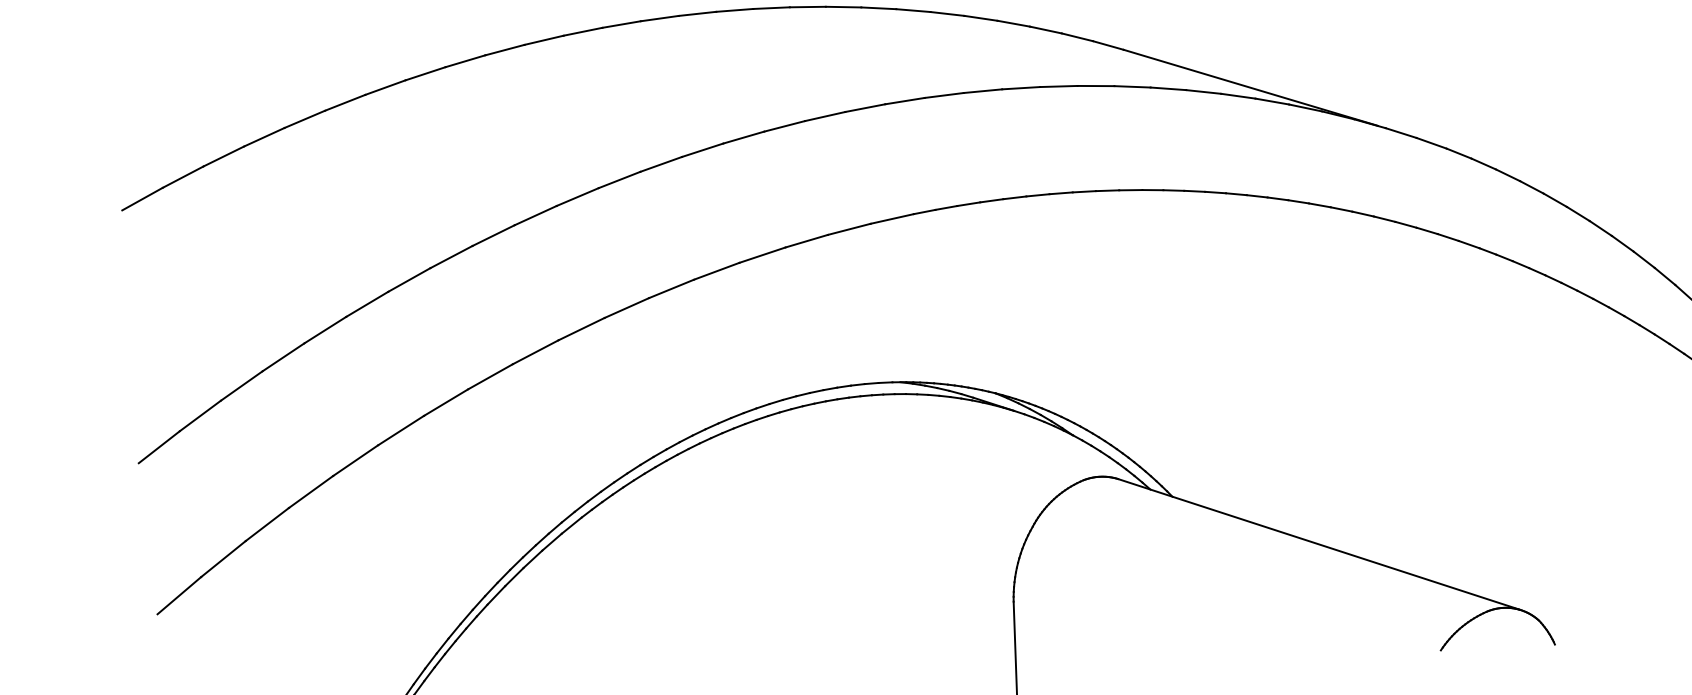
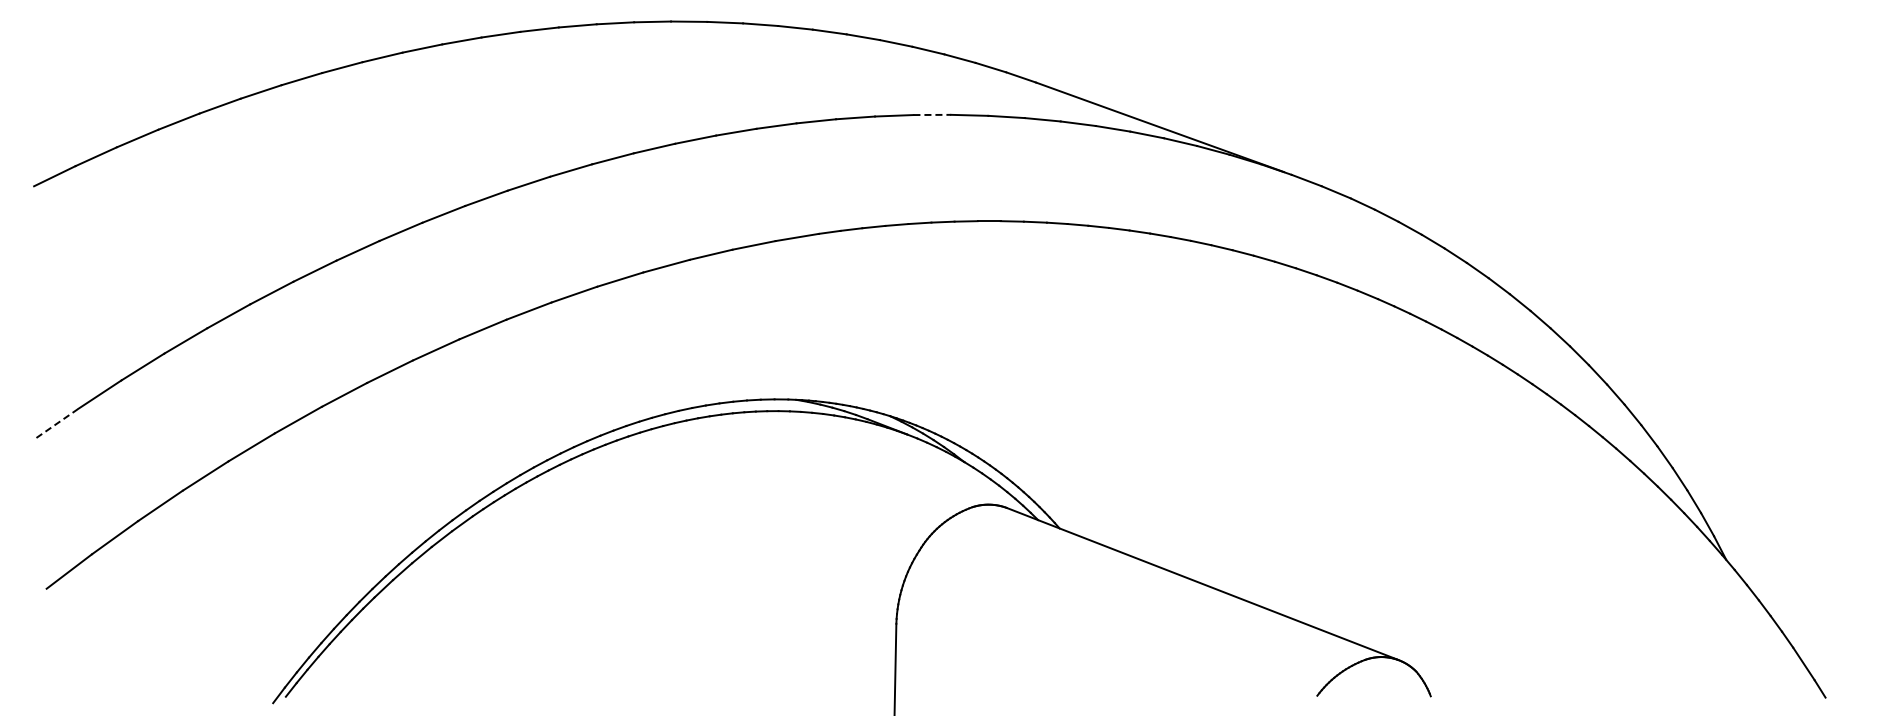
line: (1021, 87) -> (932, 114), solid -> dashed
line: (159, 447) -> (57, 423), solid -> dashed

